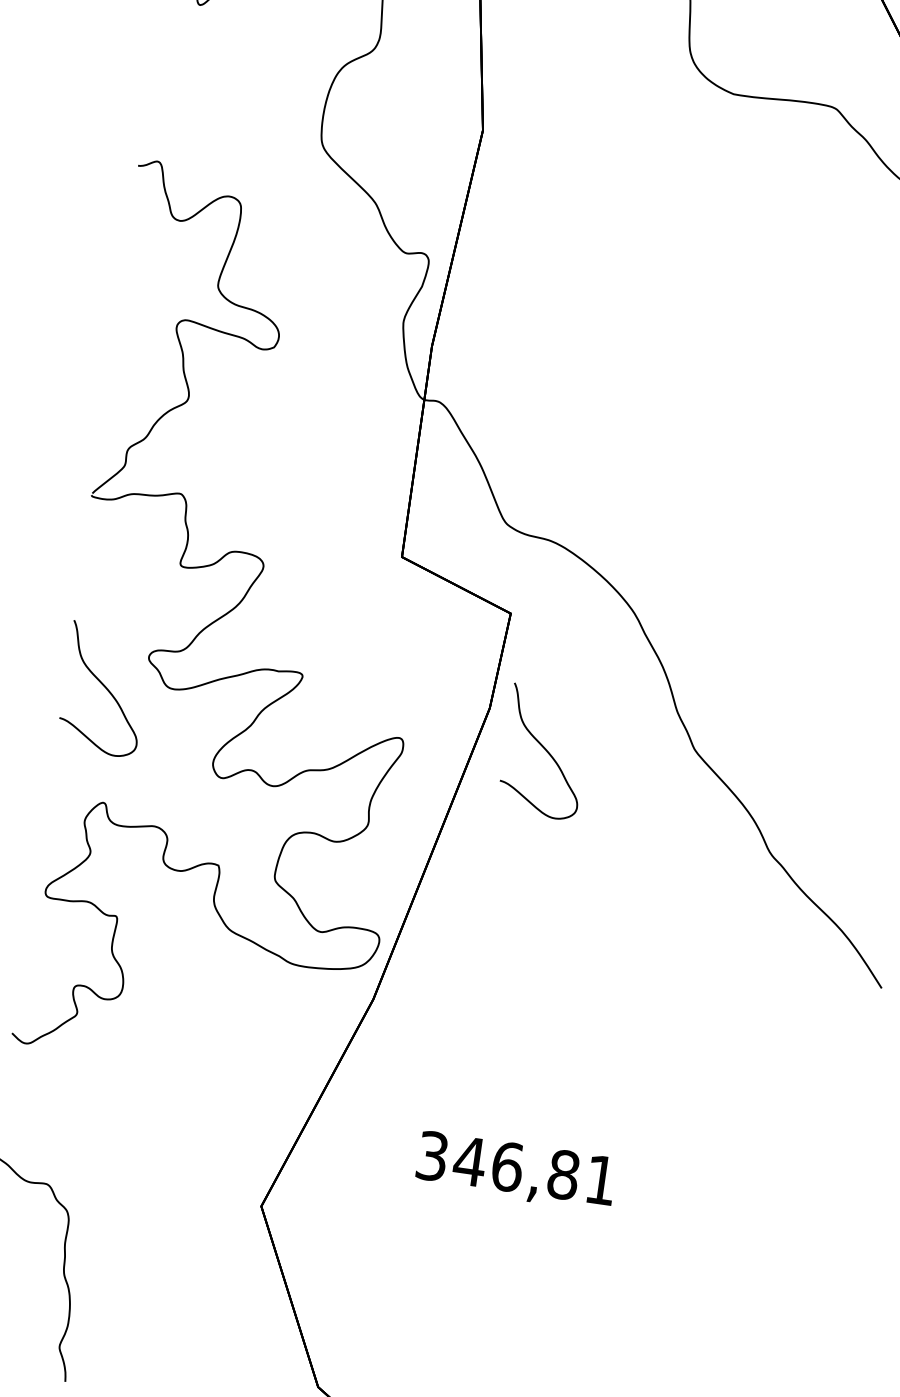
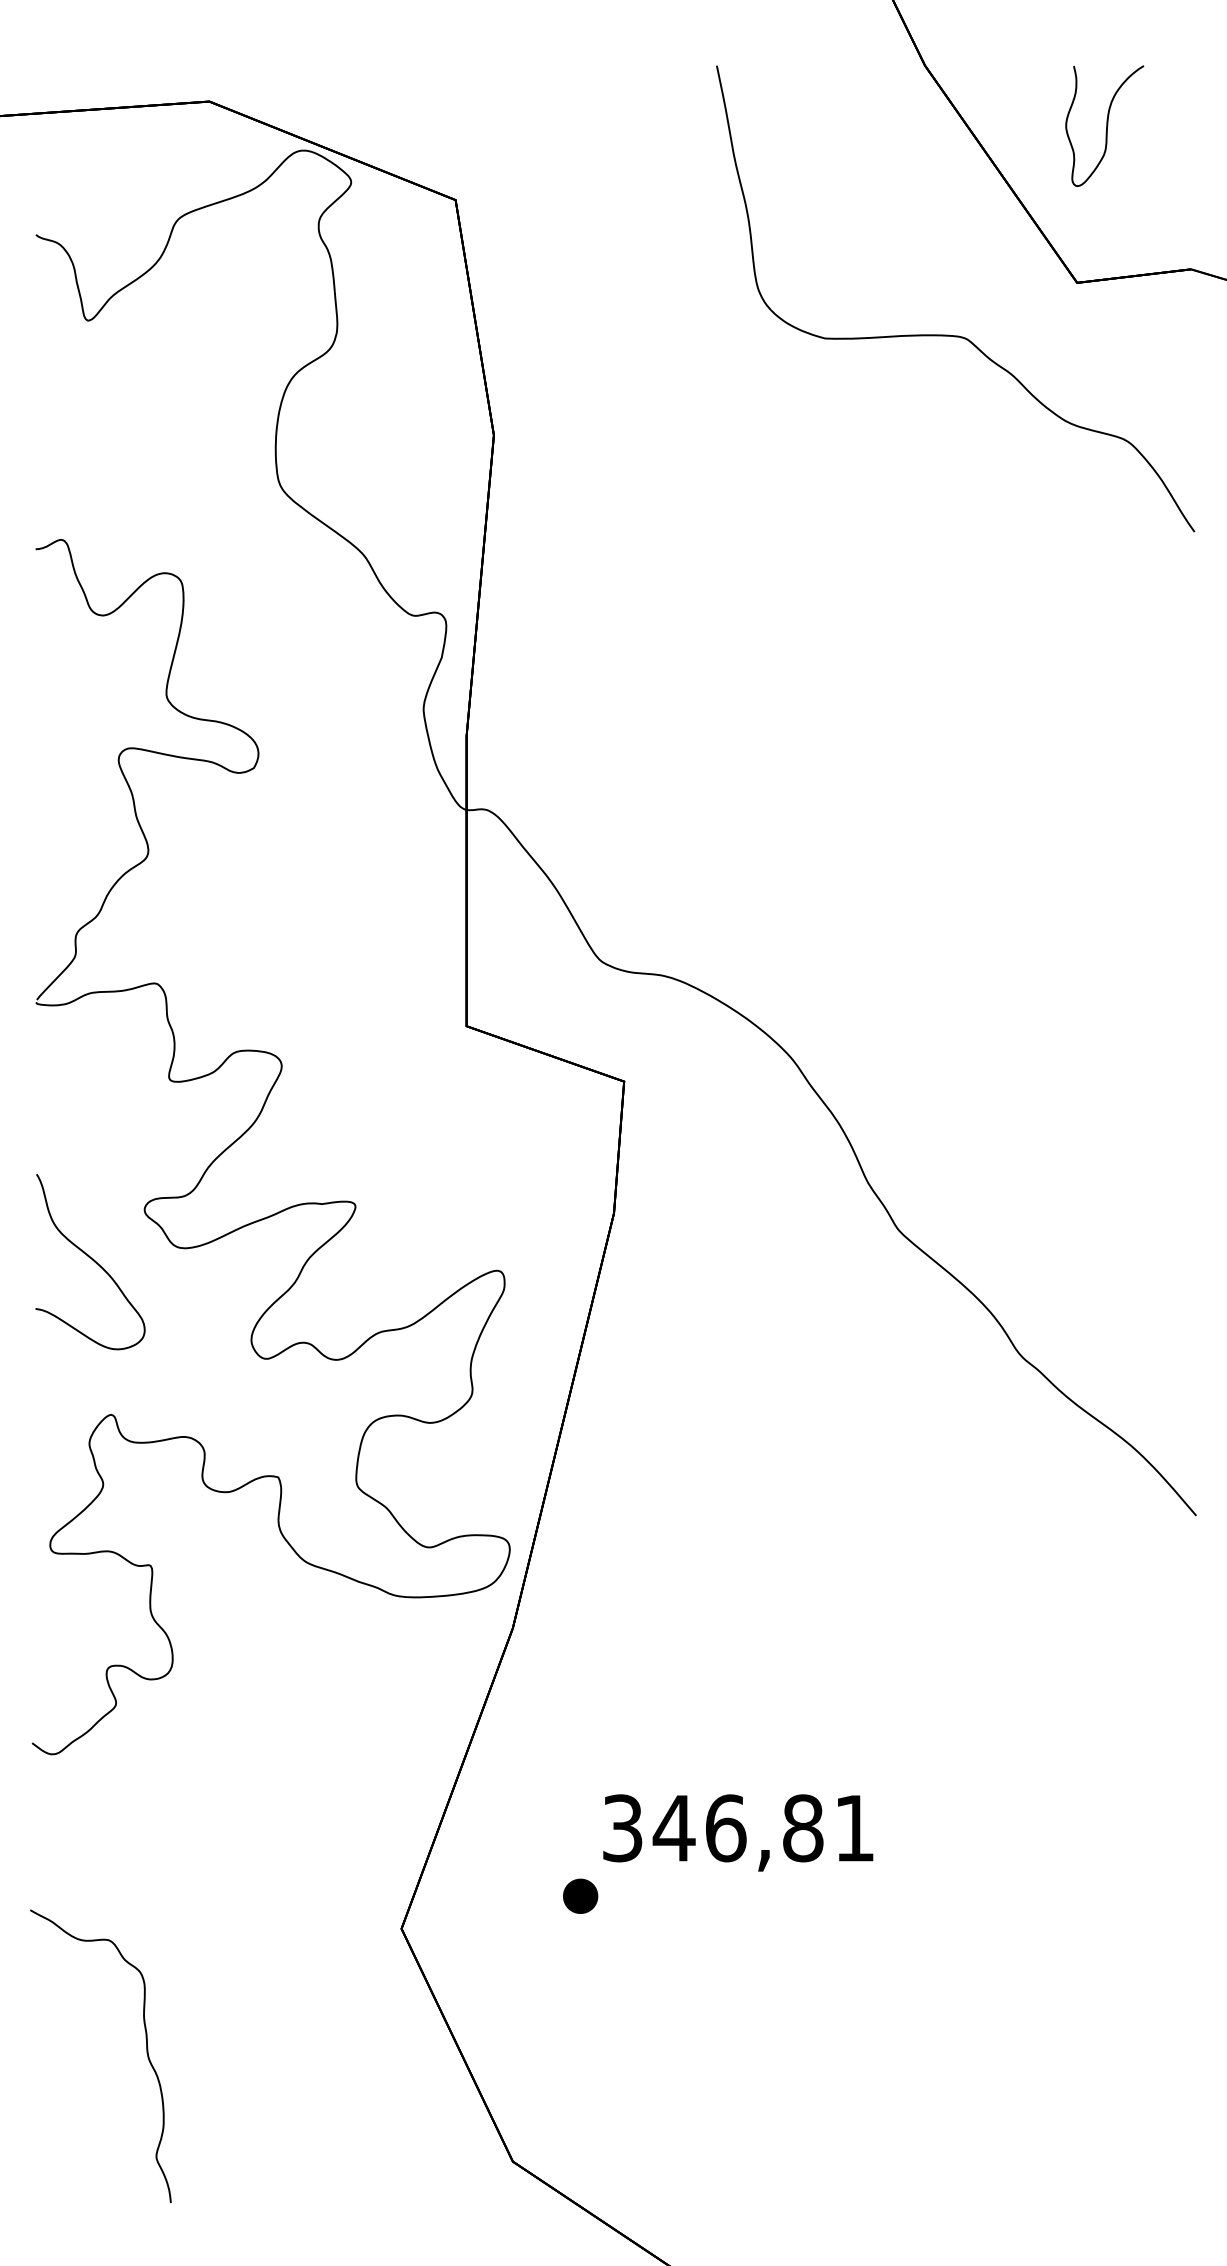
part: (544, 752) -> (696, 1262), removed
part: (394, 1200) -> (580, 1895), added

